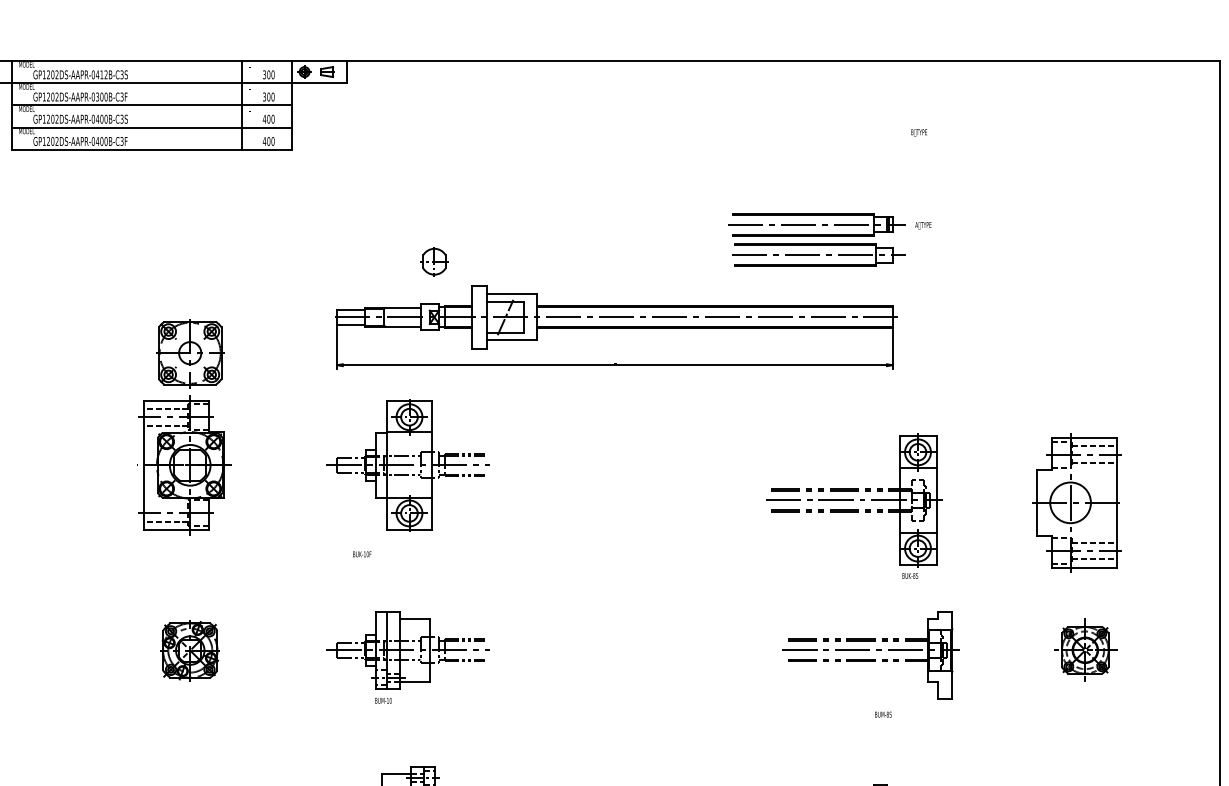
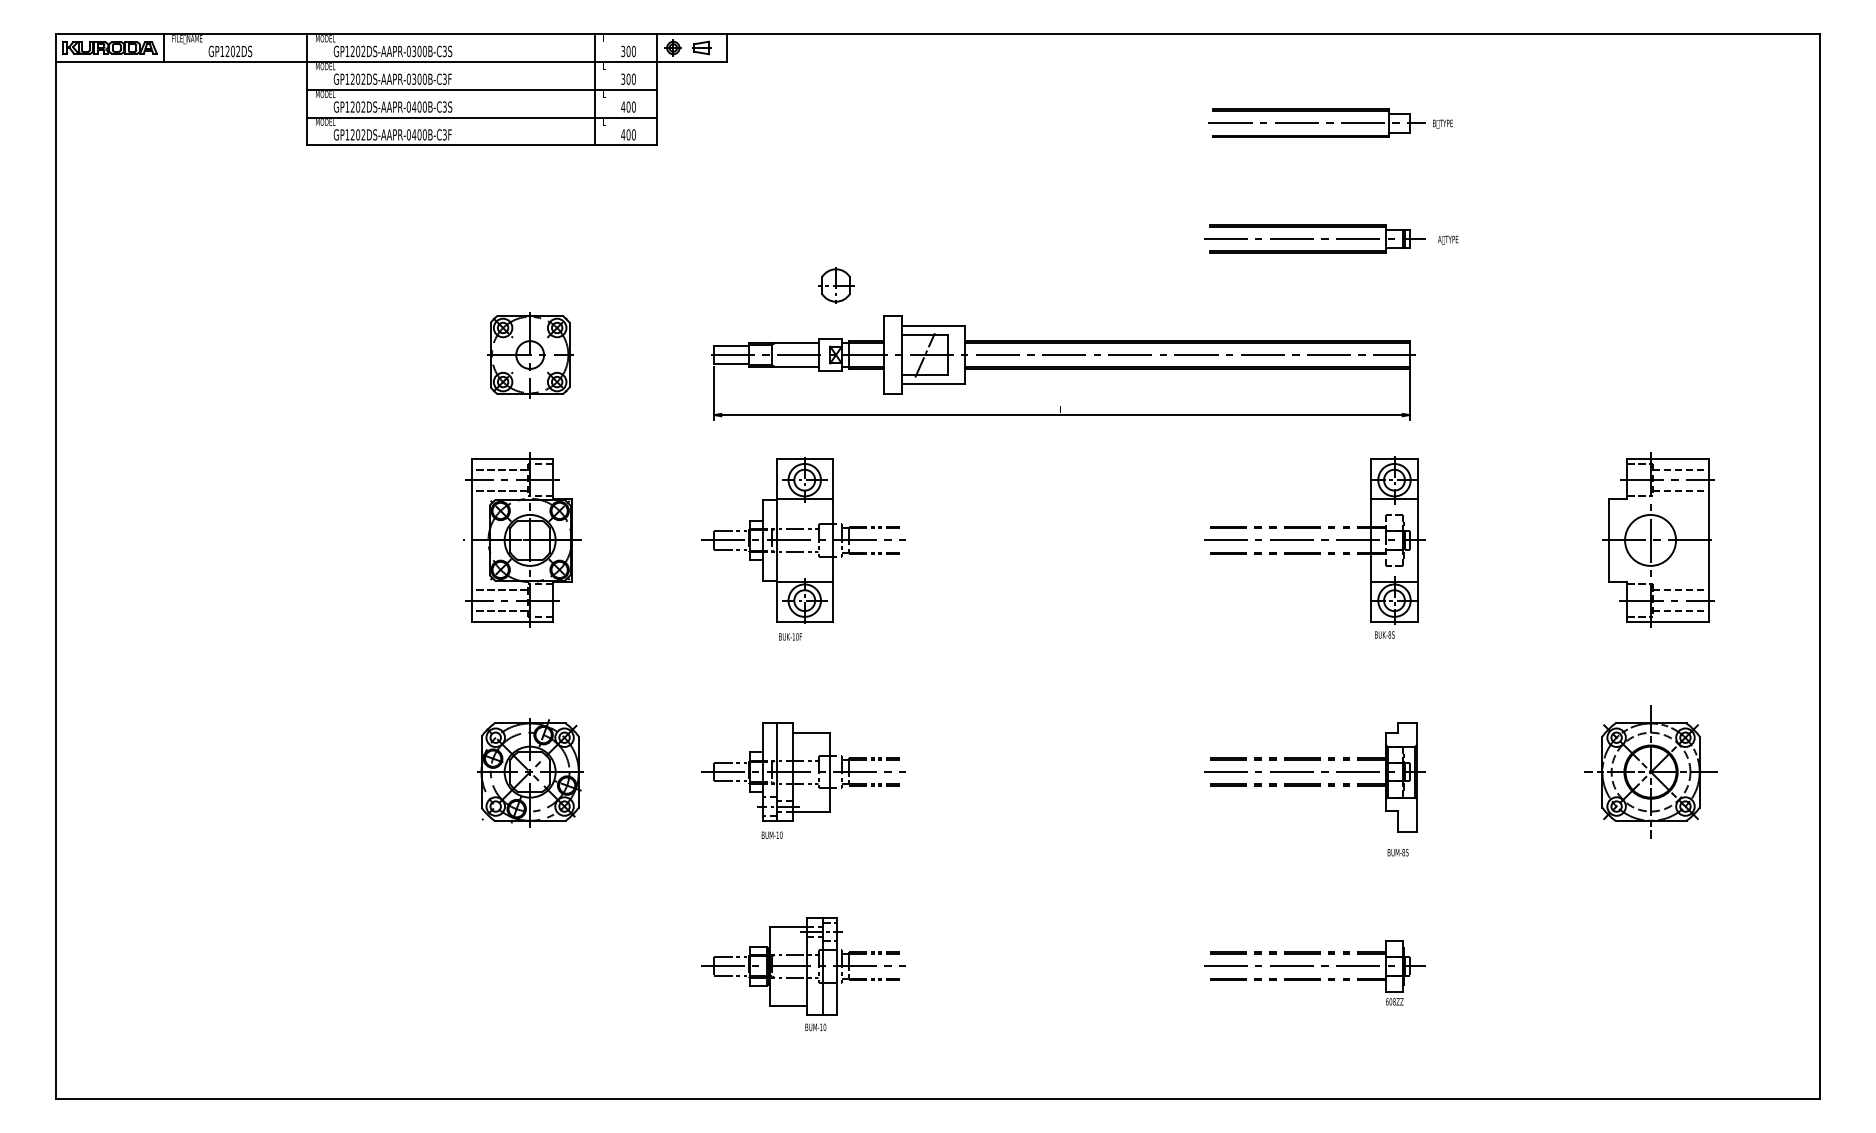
text: (101, 74) -> (419, 51), GP1202DS-AAPR-0412B-C3S -> GP1202DS-AAPR-0300B-C3S
part: (818, 254) -> (1316, 122), moved
part: (190, 353) -> (530, 355), moved
part: (1076, 502) -> (1658, 539), moved
line: (165, 505) -> (499, 590), added
part: (854, 506) -> (1314, 547), moved
text: (362, 554) -> (790, 636), moved
part: (1084, 649) -> (1650, 771), size x1.67
part: (190, 650) -> (530, 772), size x1.43
part: (870, 654) -> (1314, 777), moved

